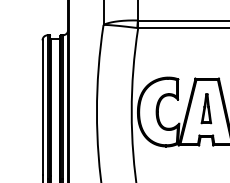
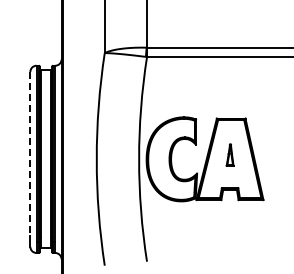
line: (42, 108) -> (30, 154), solid -> dashed
part: (205, 108) -> (229, 154), size x0.6

